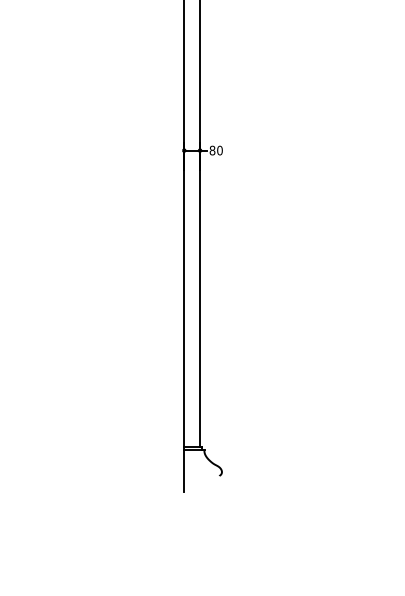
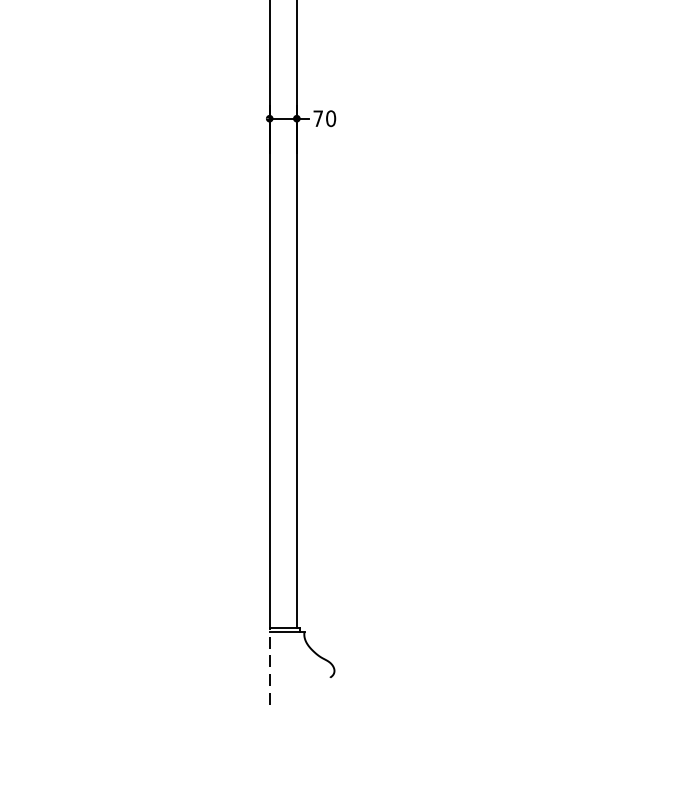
text: (212, 150) -> (318, 118), 80 -> 70
line: (184, 469) -> (270, 666), solid -> dashed

